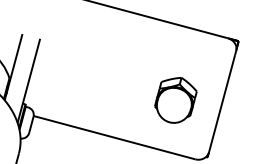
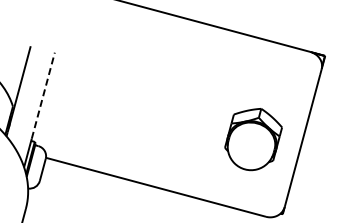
line: (31, 70) -> (43, 95), solid -> dashed
part: (175, 100) -> (253, 139), moved

